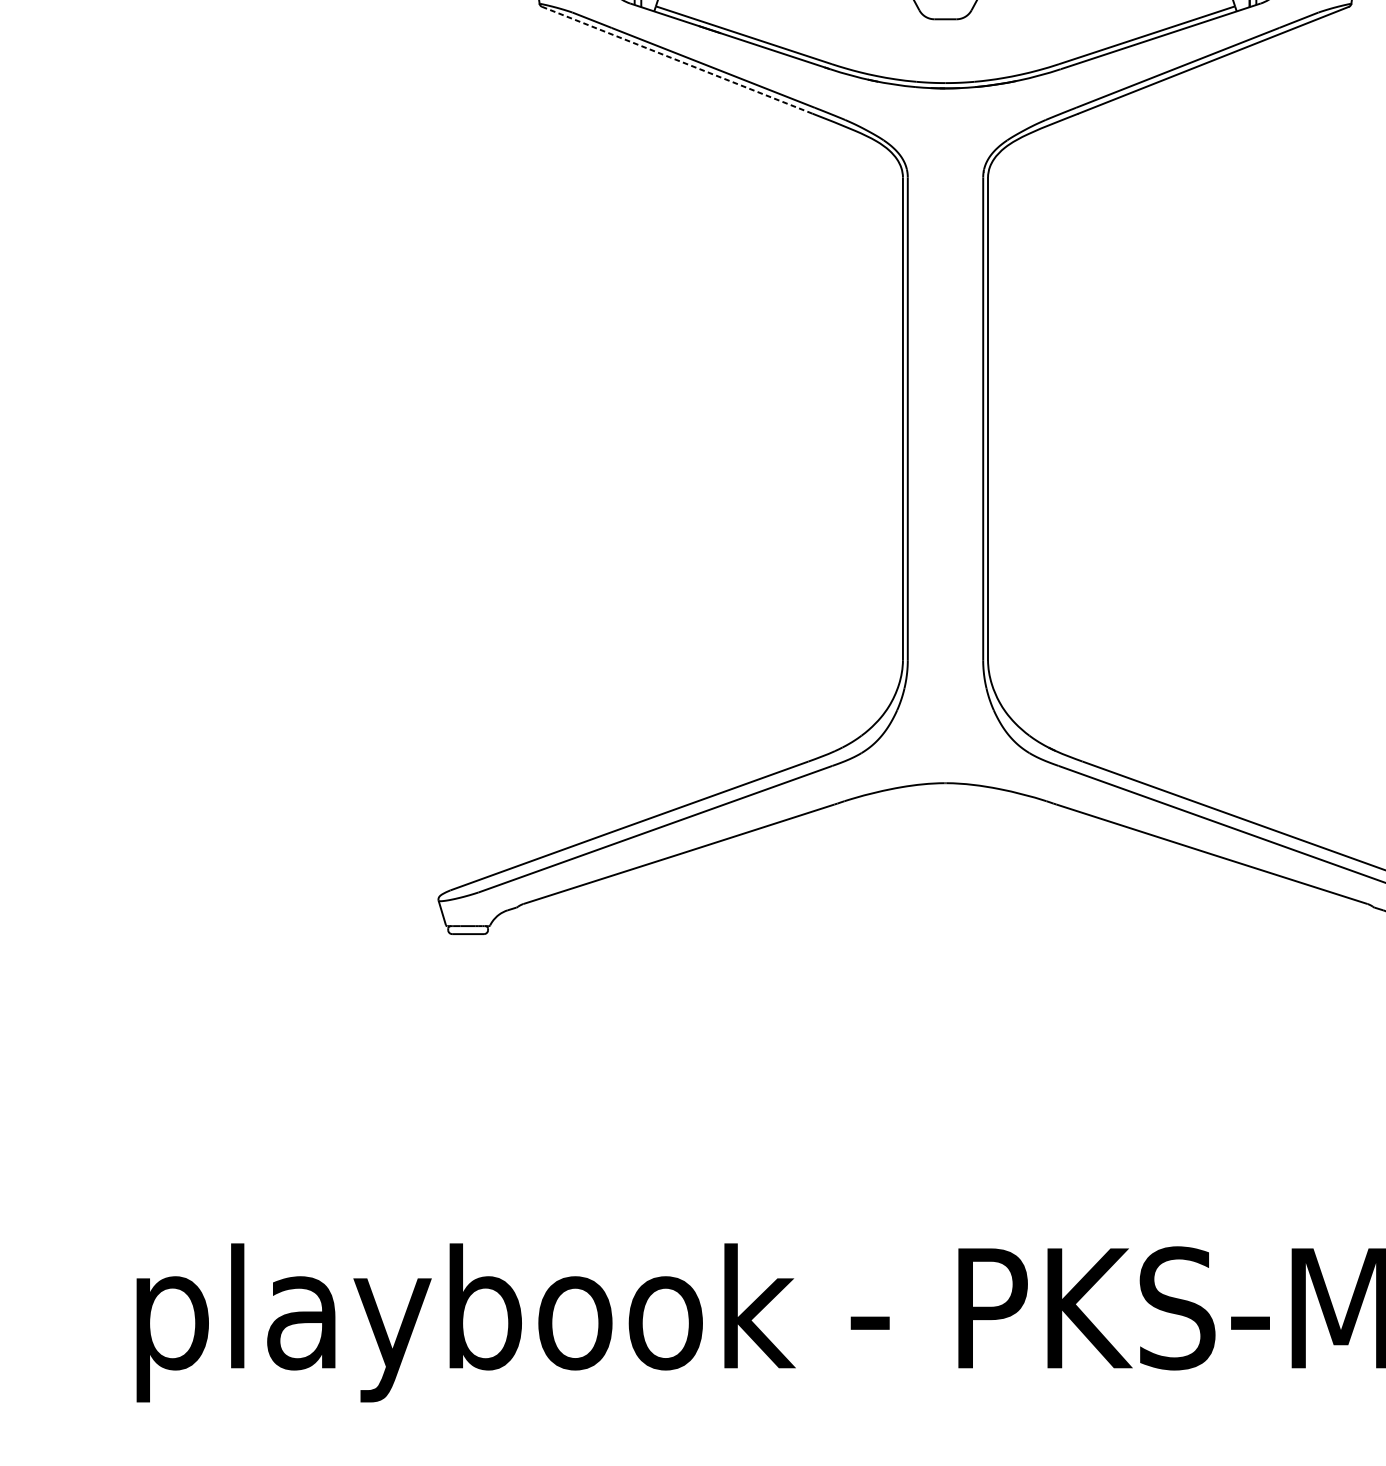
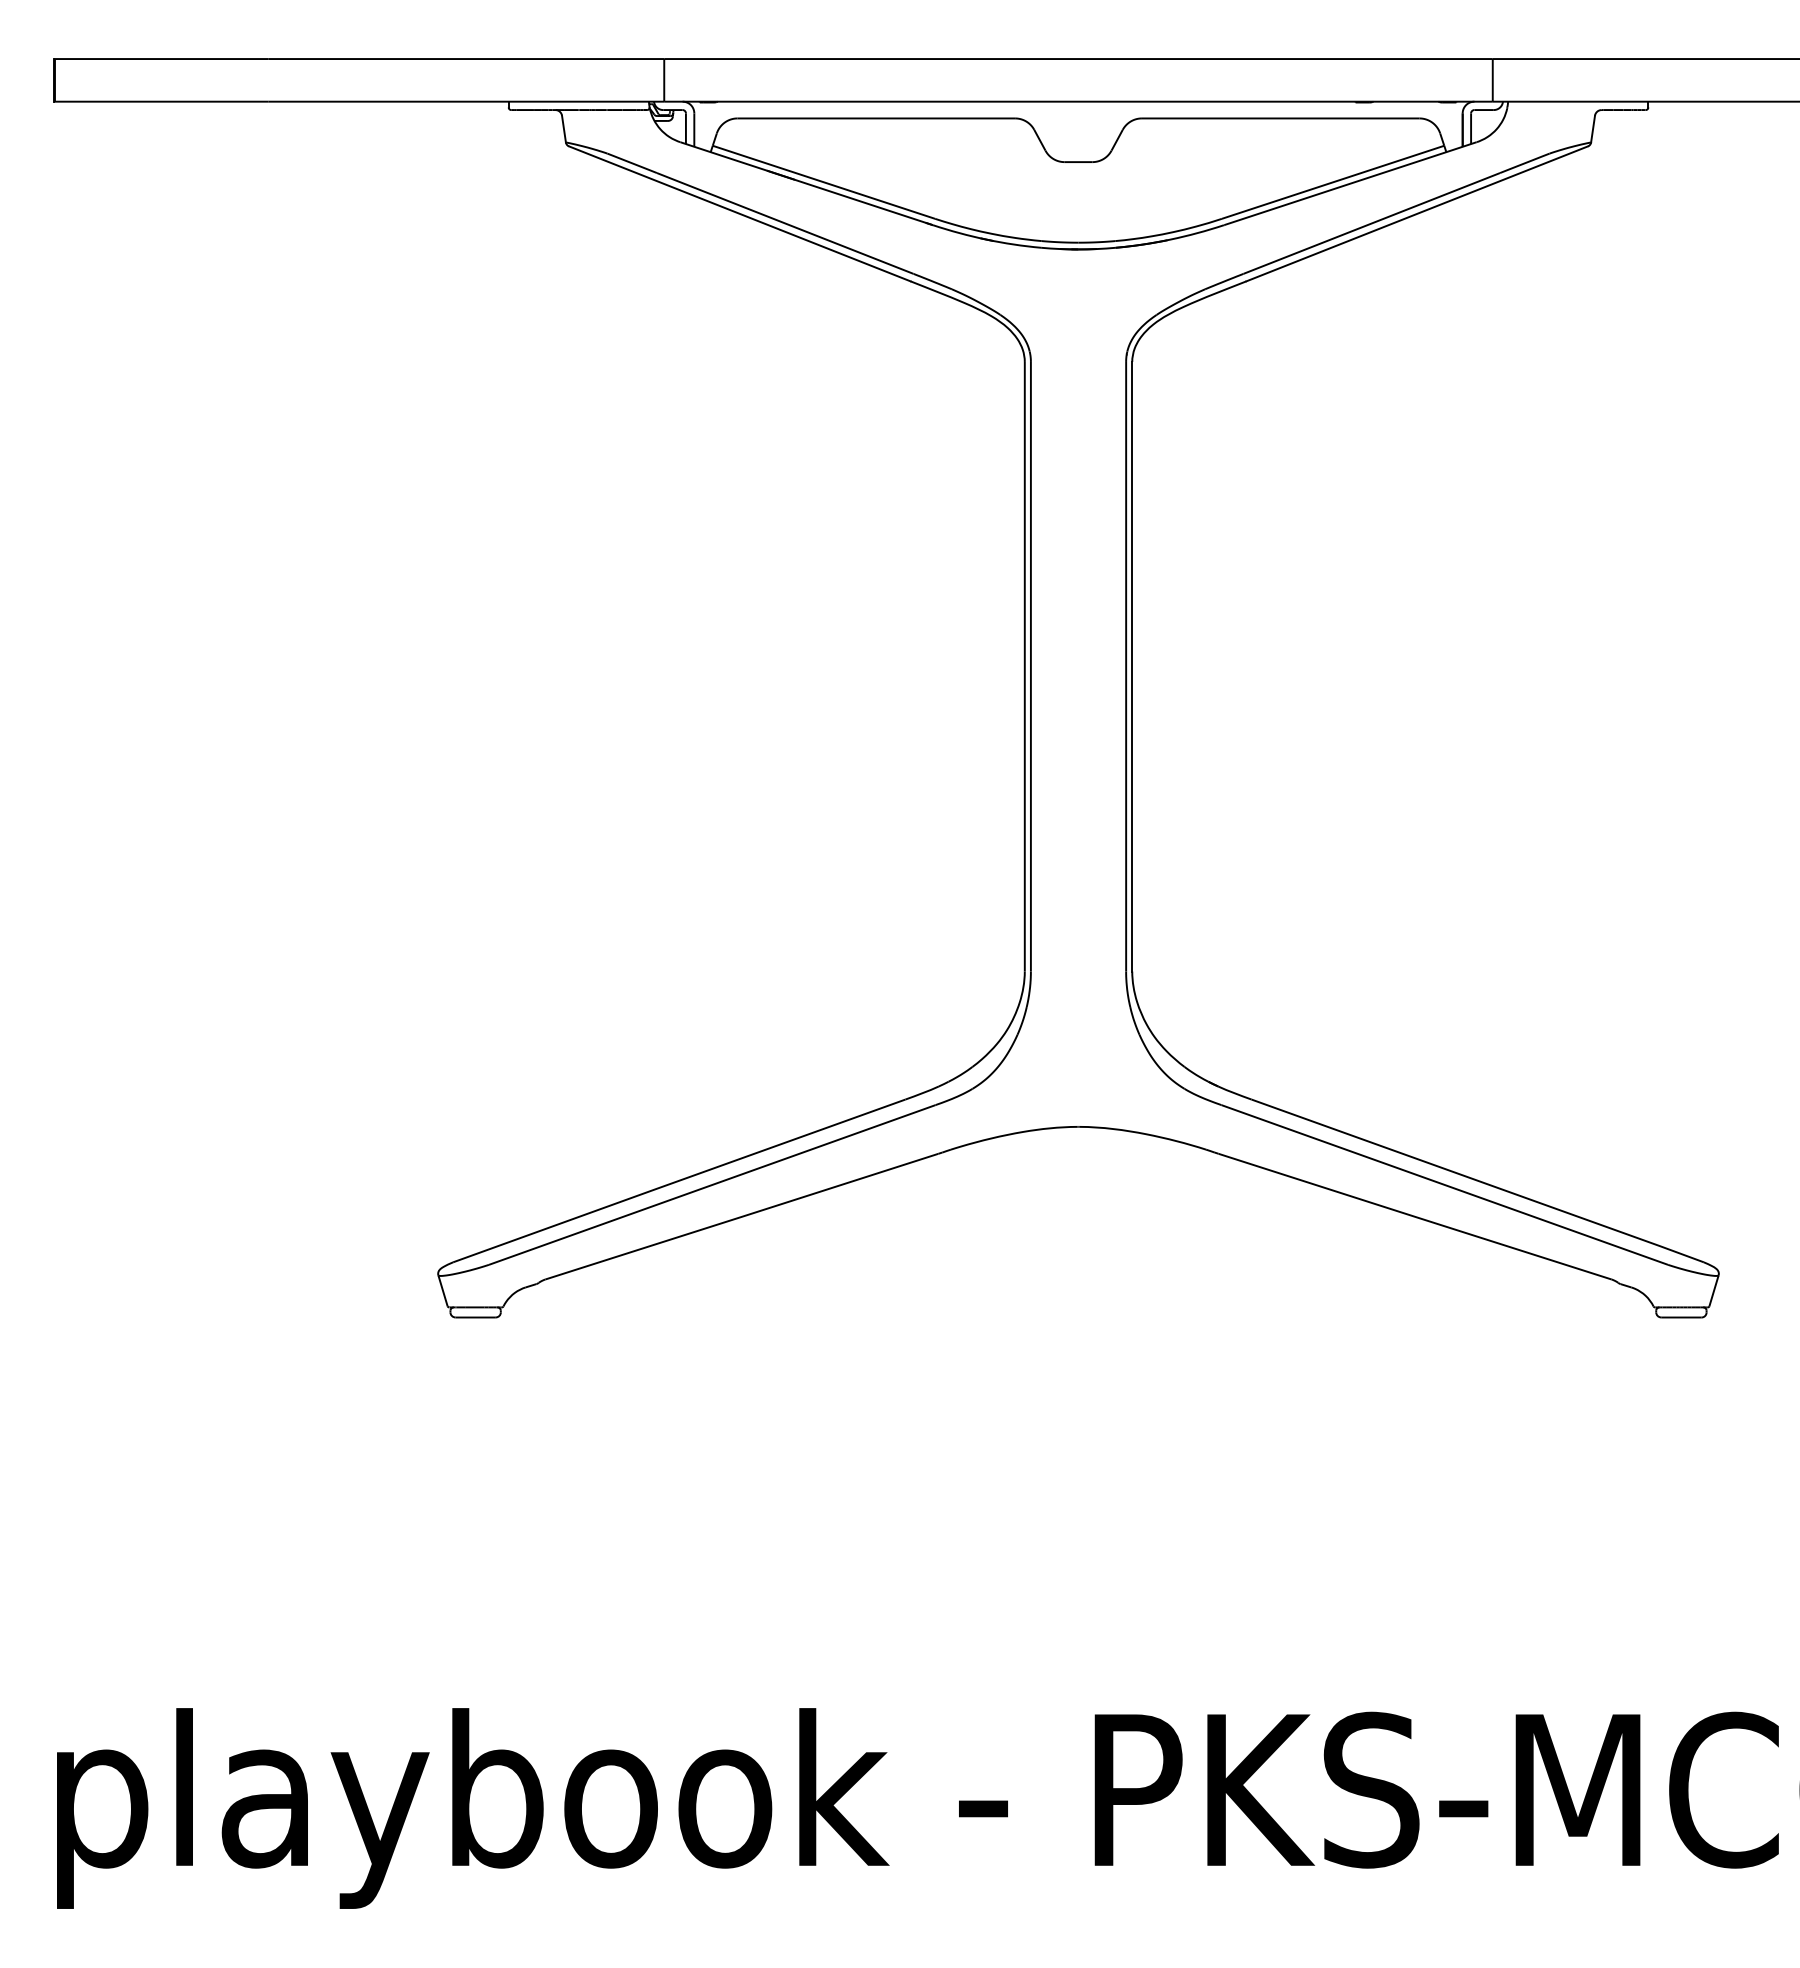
line: (677, 59) -> (739, 213), dashed -> solid

